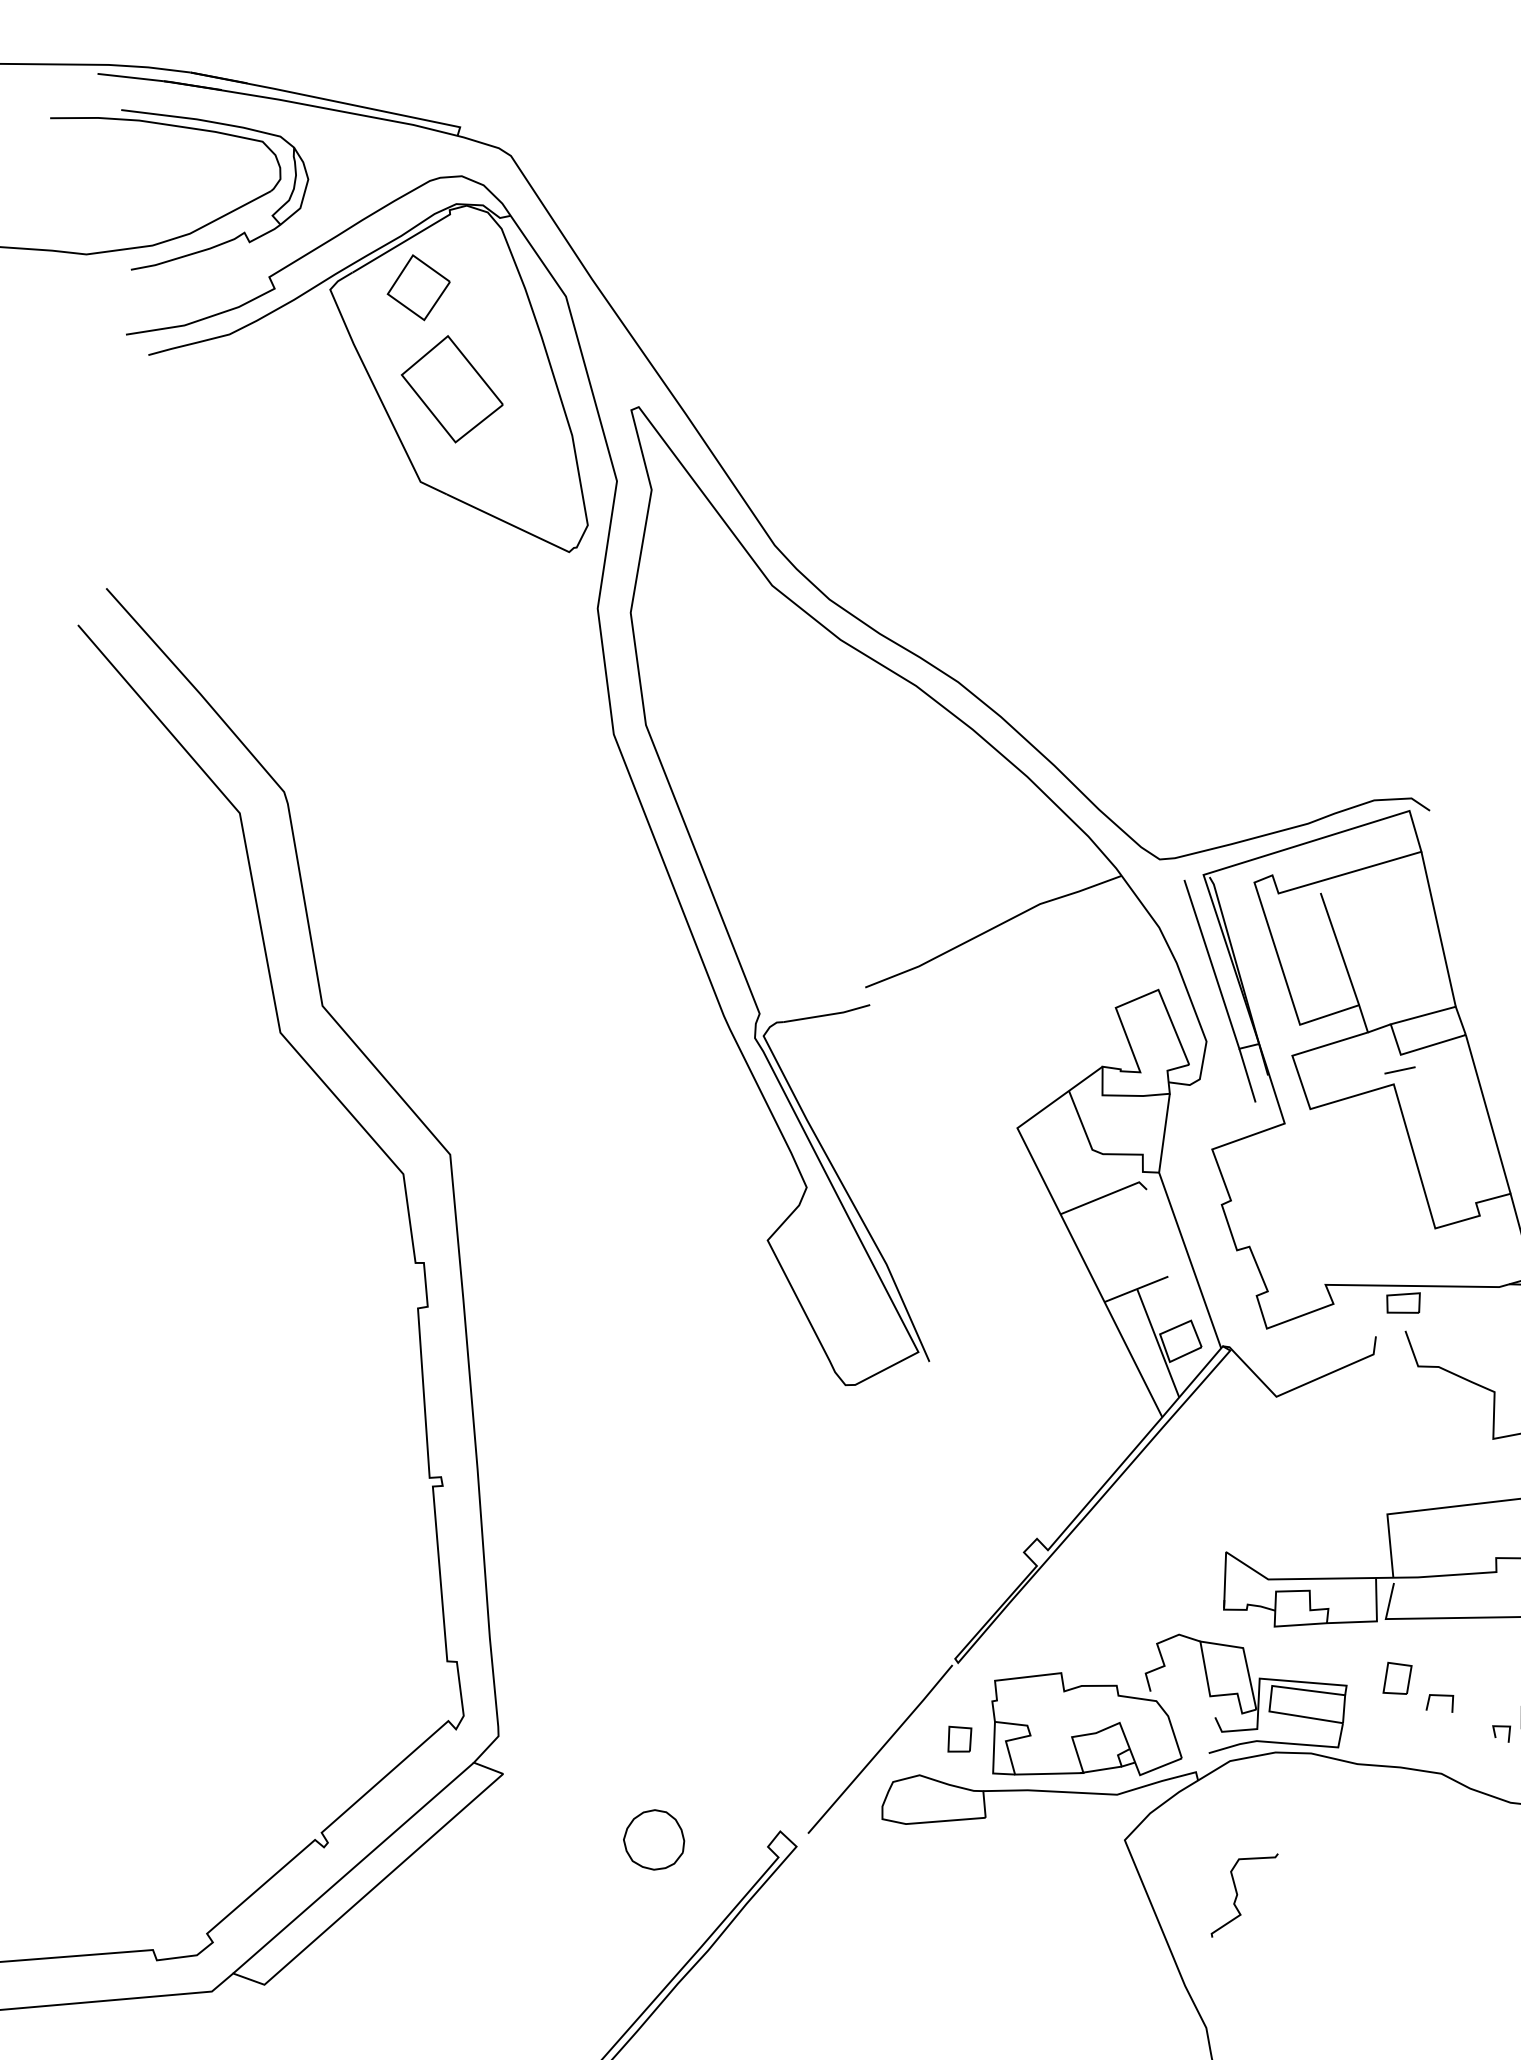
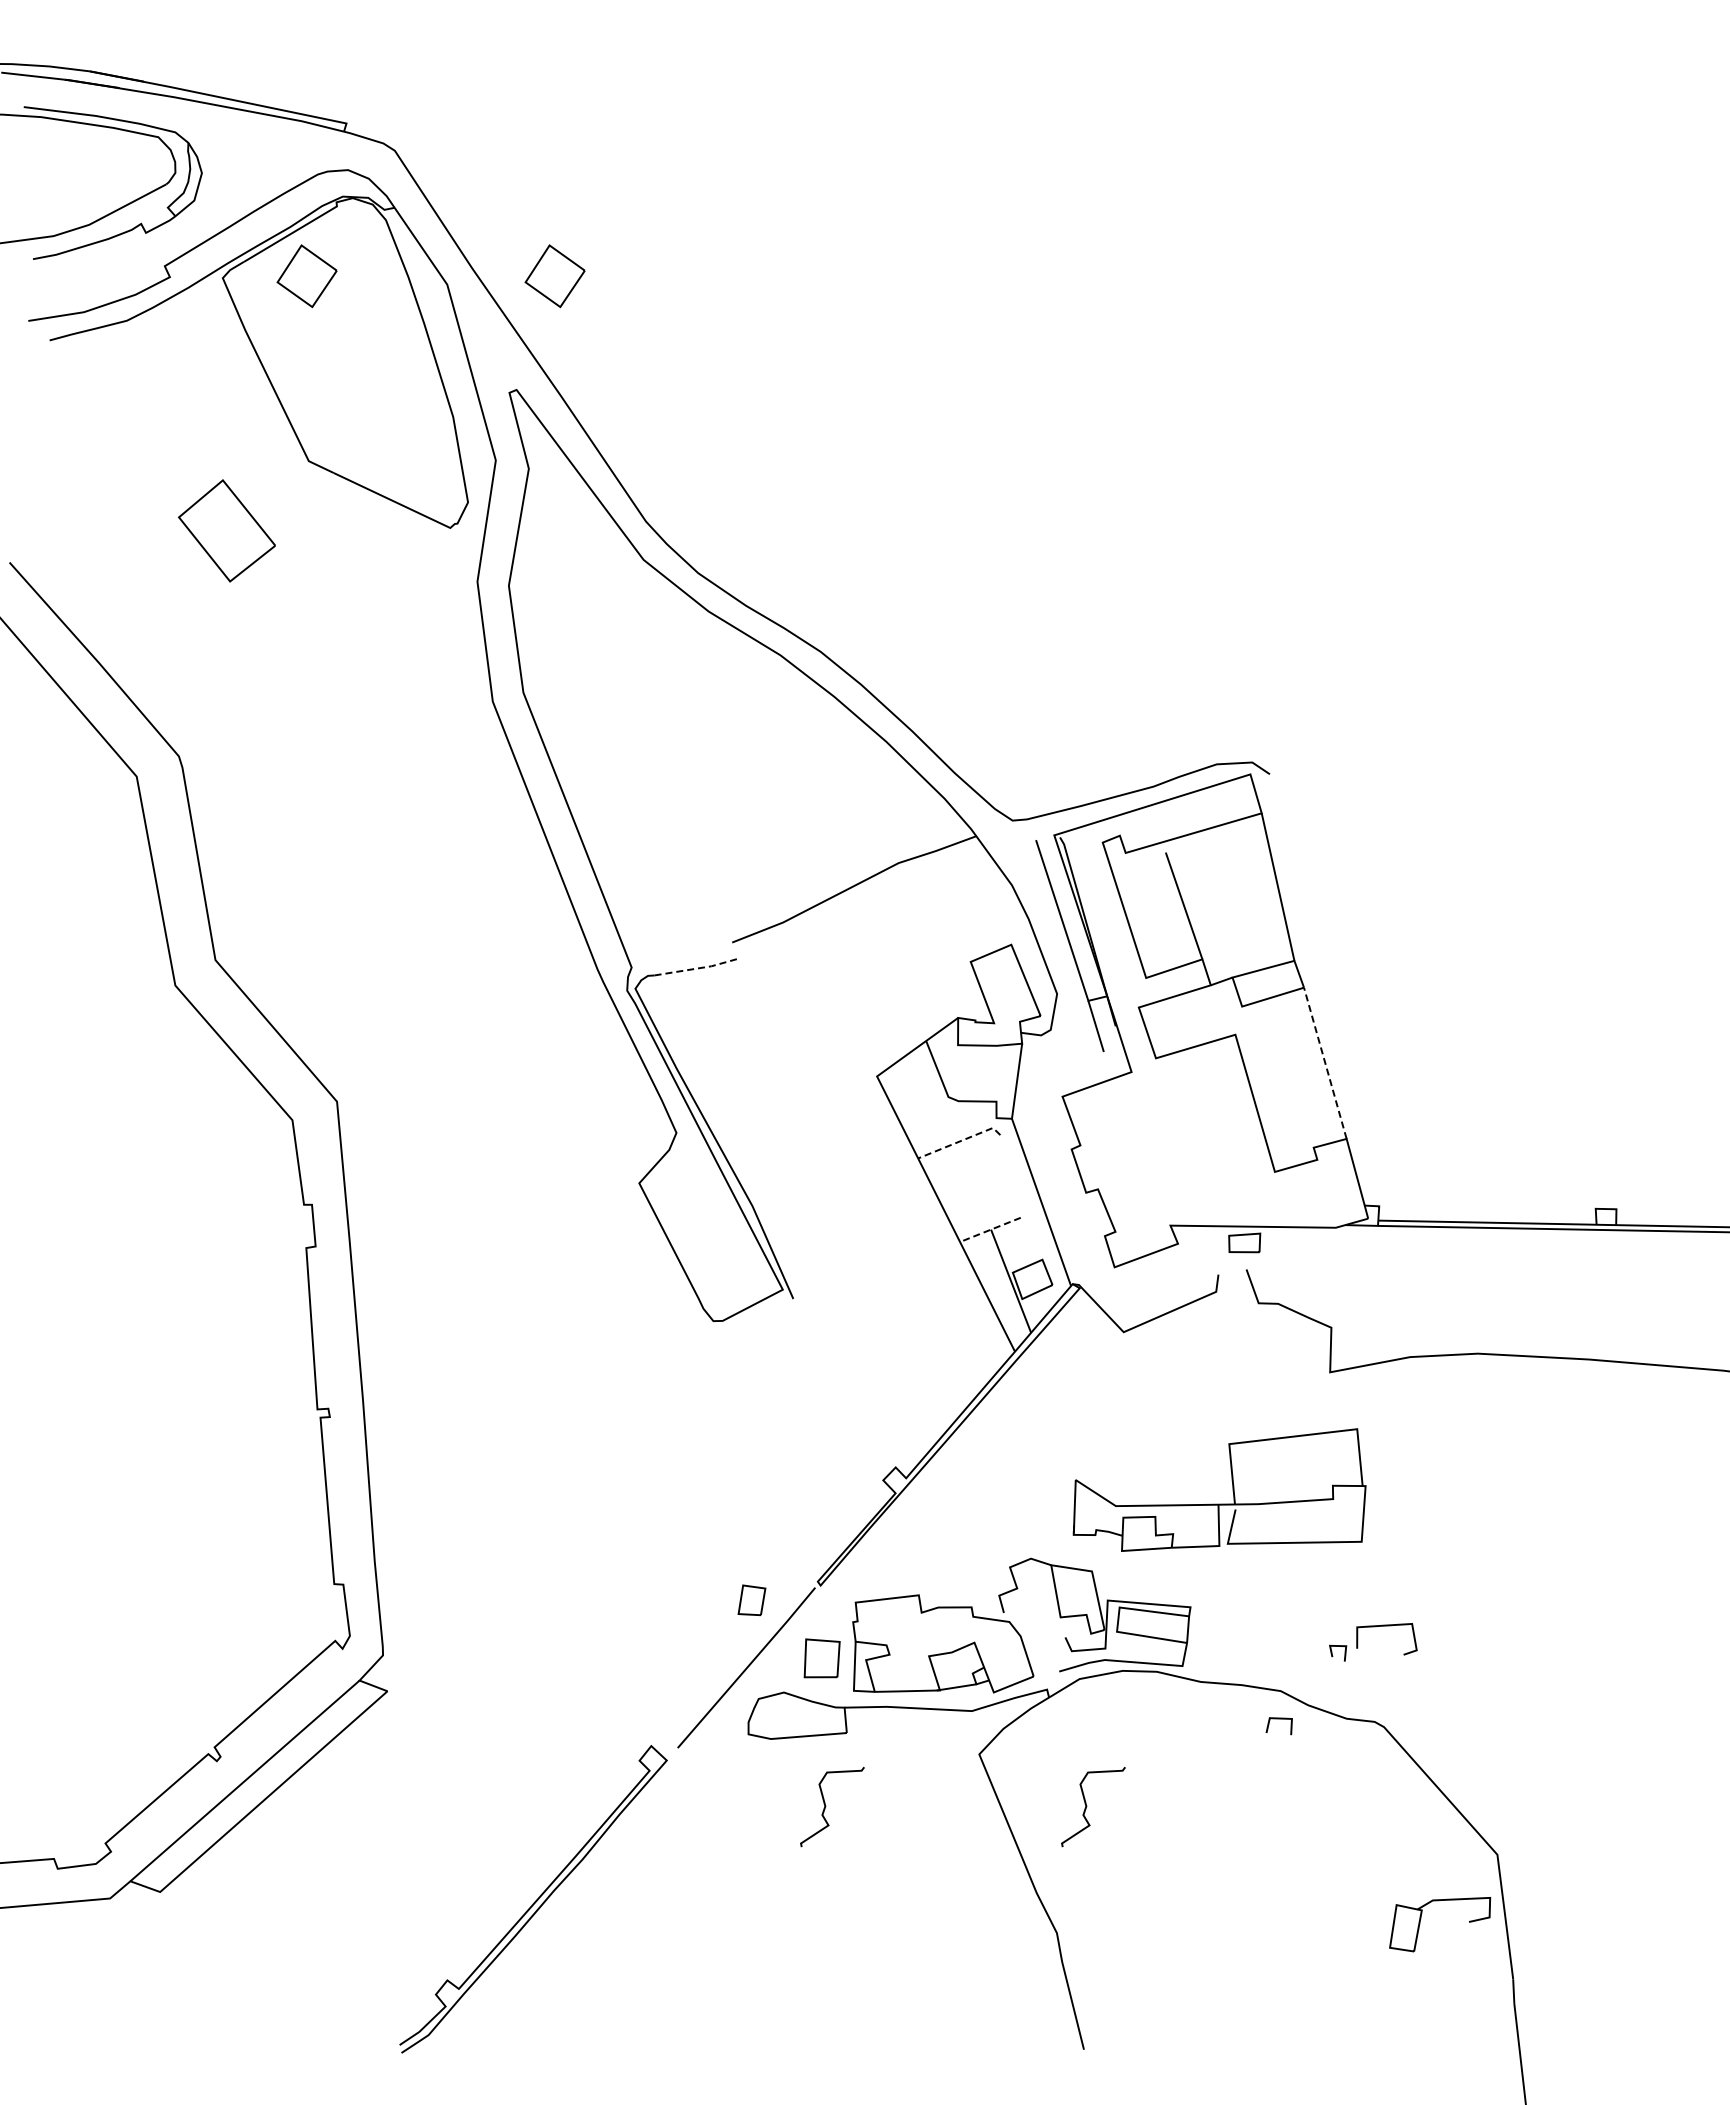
part: (678, 287) -> (554, 276), added
part: (451, 388) -> (226, 530), moved
line: (827, 1014) -> (696, 968), solid -> dashed
line: (1400, 1070) -> (1241, 1021), removed
line: (1488, 1114) -> (1325, 1063), solid -> dashed
line: (1105, 1196) -> (960, 1141), solid -> dashed
line: (1136, 1288) -> (990, 1229), solid -> dashed
part: (1397, 1678) -> (751, 1600), moved
curve: (1439, 1696) -> (1278, 1719), moved
part: (960, 1738) -> (822, 1657), size x1.6
part: (653, 1839) -> (530, 1753), removed
curve: (964, 1894) -> (826, 1806), added

